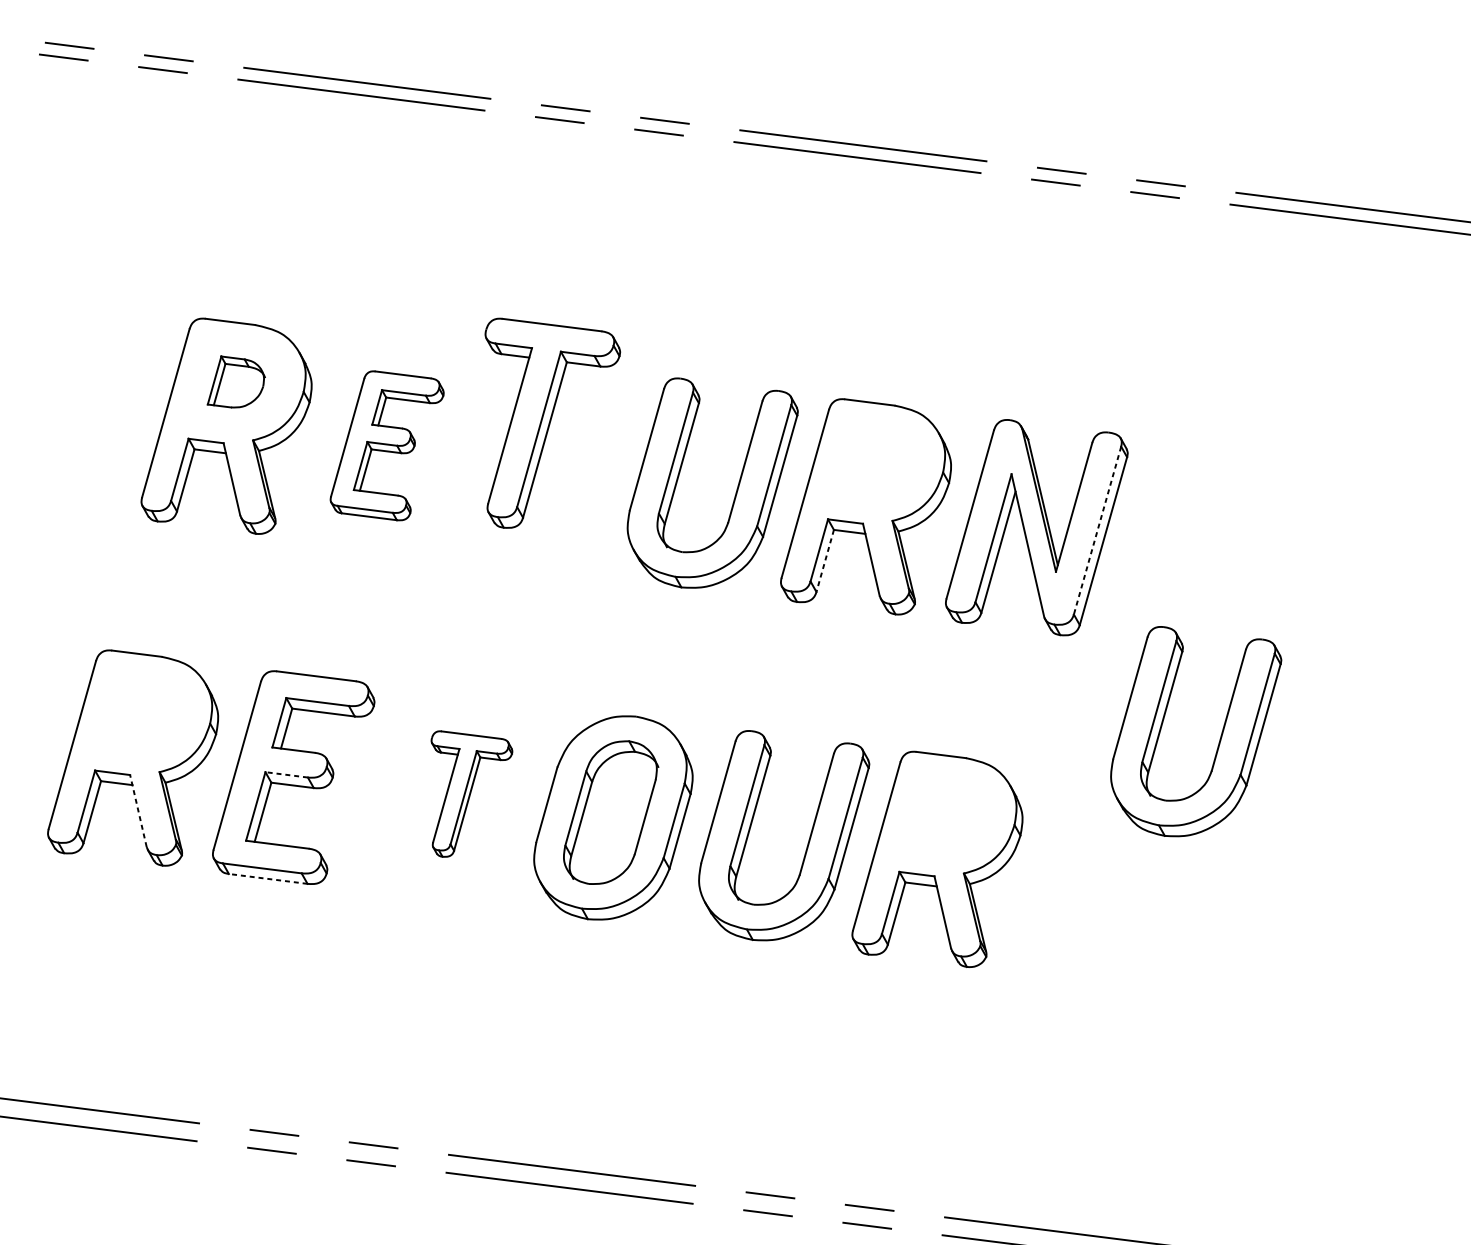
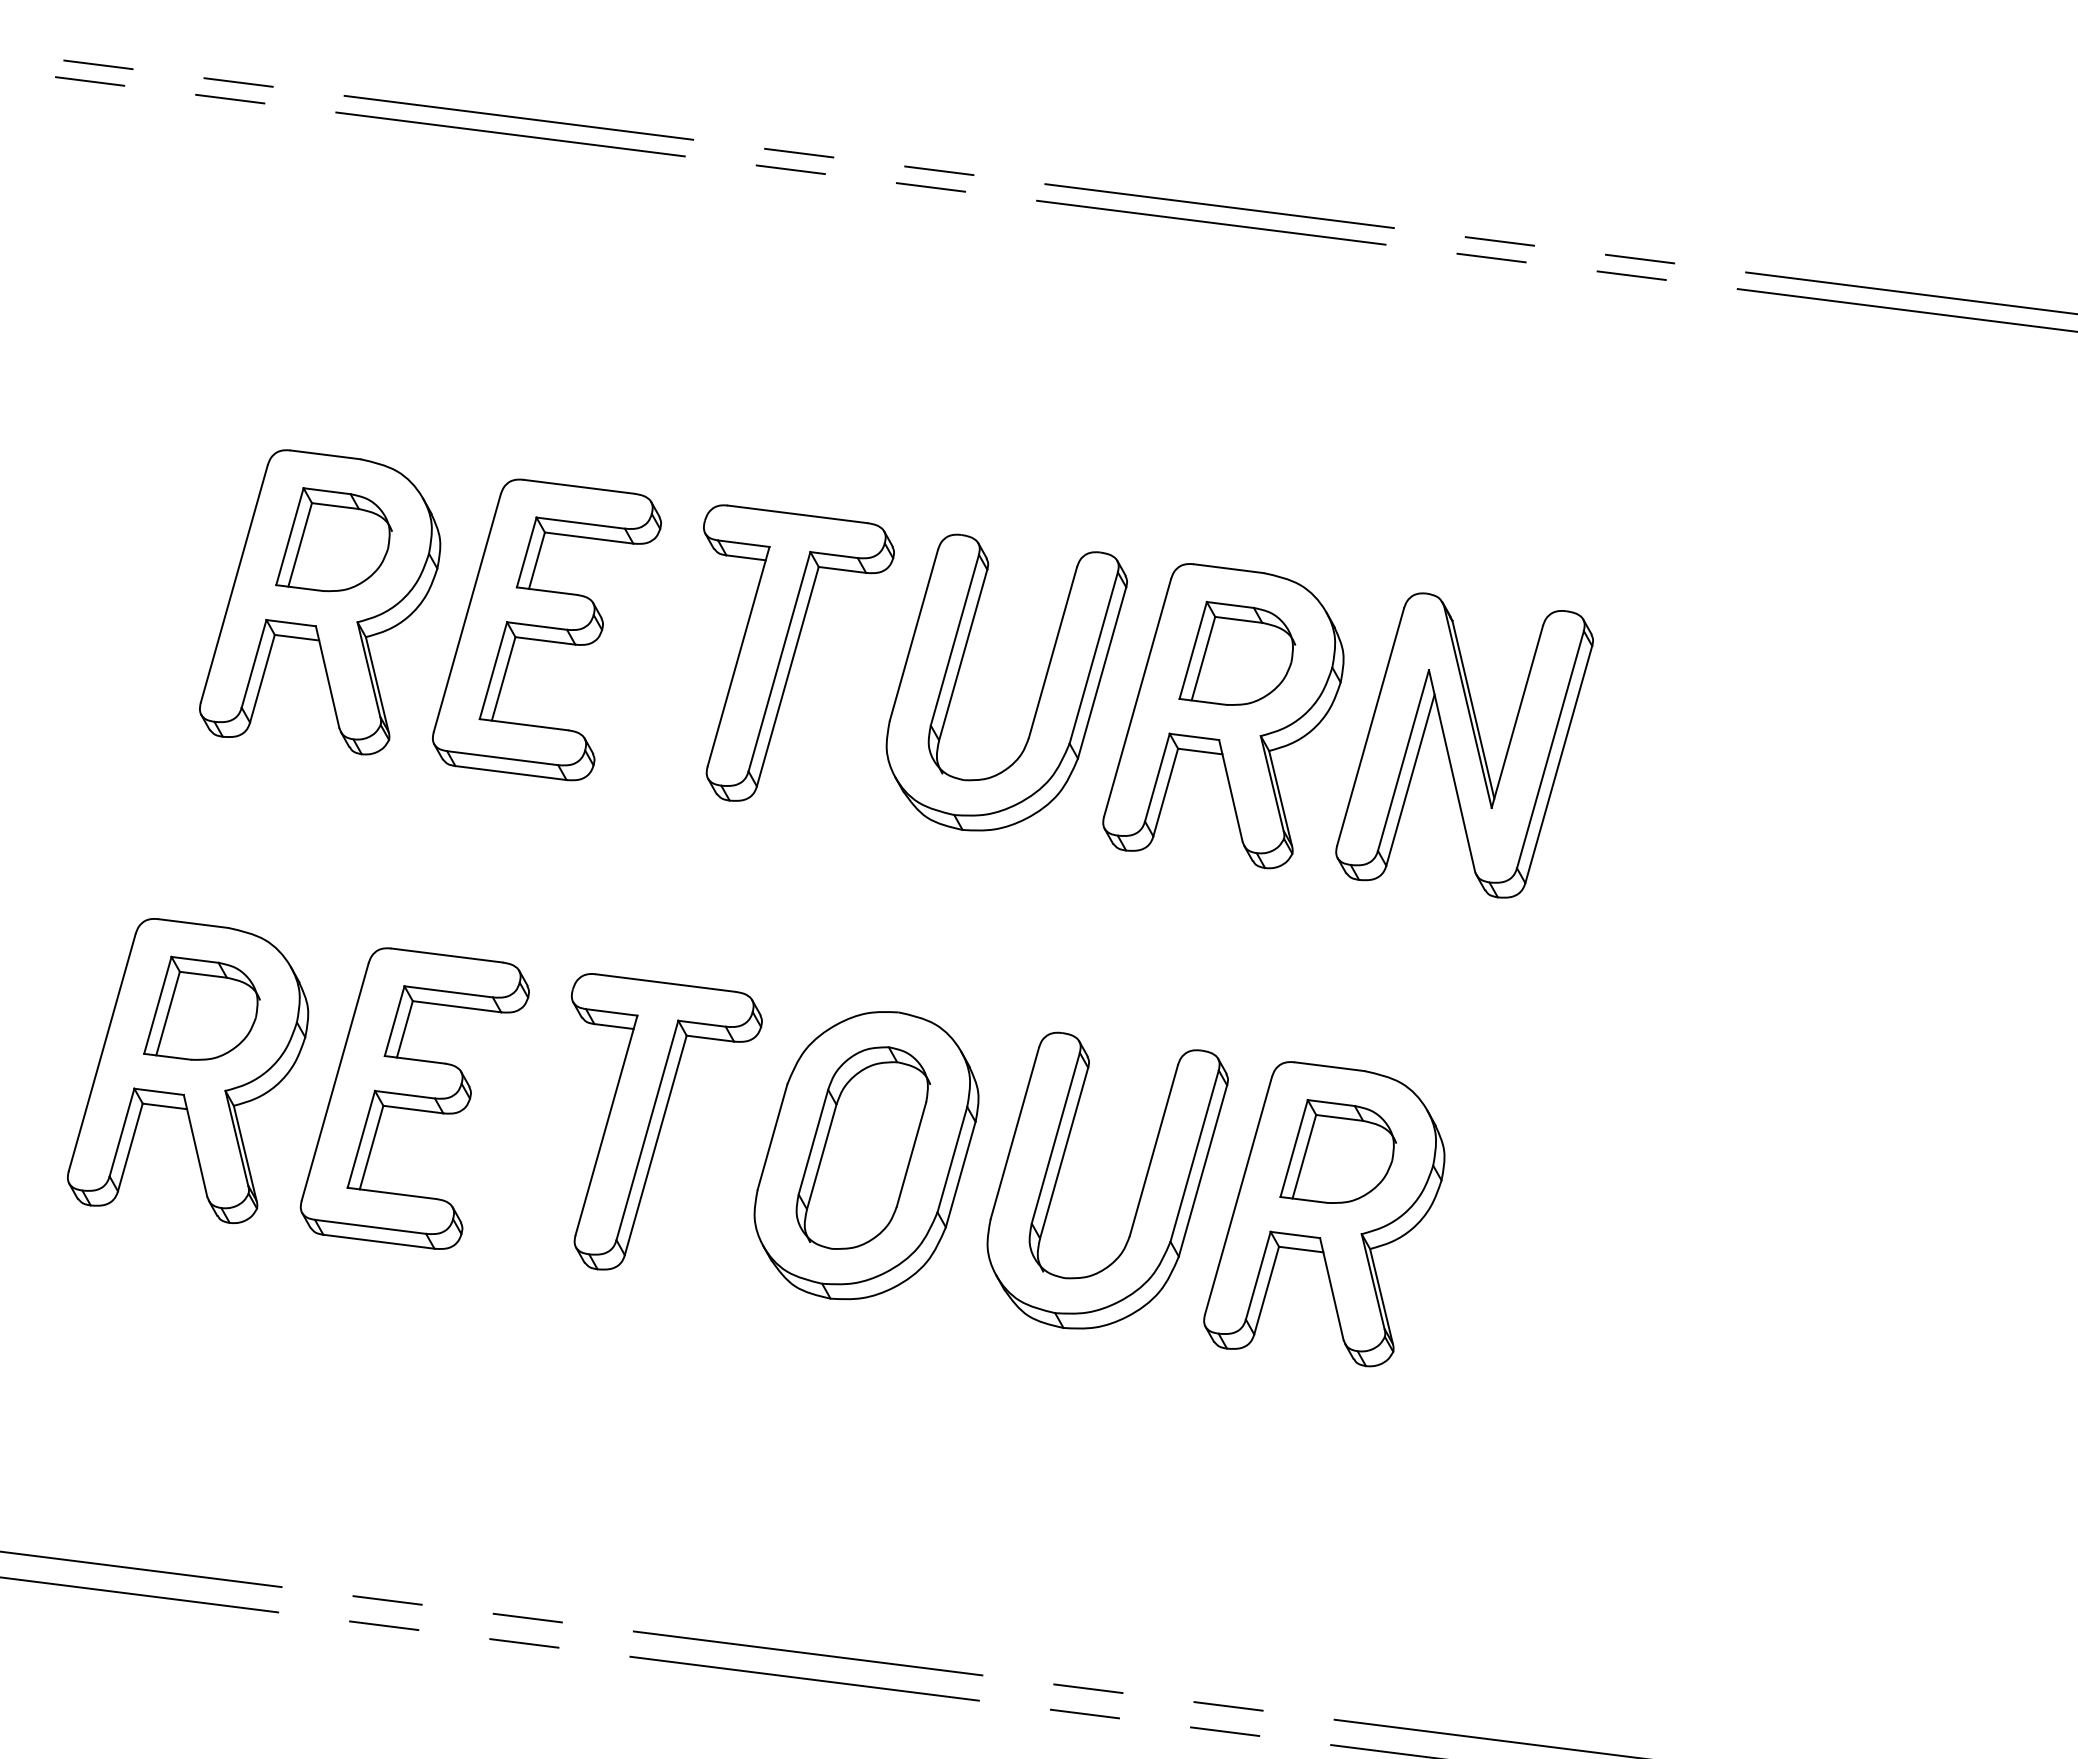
part: (236, 381) -> (333, 539), size x1.43
part: (552, 422) -> (798, 652), moved
part: (386, 445) -> (546, 629), size x1.43
part: (876, 462) -> (1237, 653), added
line: (1097, 531) -> (1550, 750), dashed -> solid
line: (825, 560) -> (1165, 792), dashed -> solid
part: (142, 713) -> (201, 1007), added
part: (1220, 738) -> (1723, 1043), removed
line: (286, 774) -> (404, 1094), dashed -> solid
part: (471, 793) -> (666, 1121), size x1.67
line: (138, 810) -> (195, 1145), dashed -> solid
part: (946, 815) -> (1337, 1151), added
line: (267, 878) -> (378, 1241), dashed -> solid

